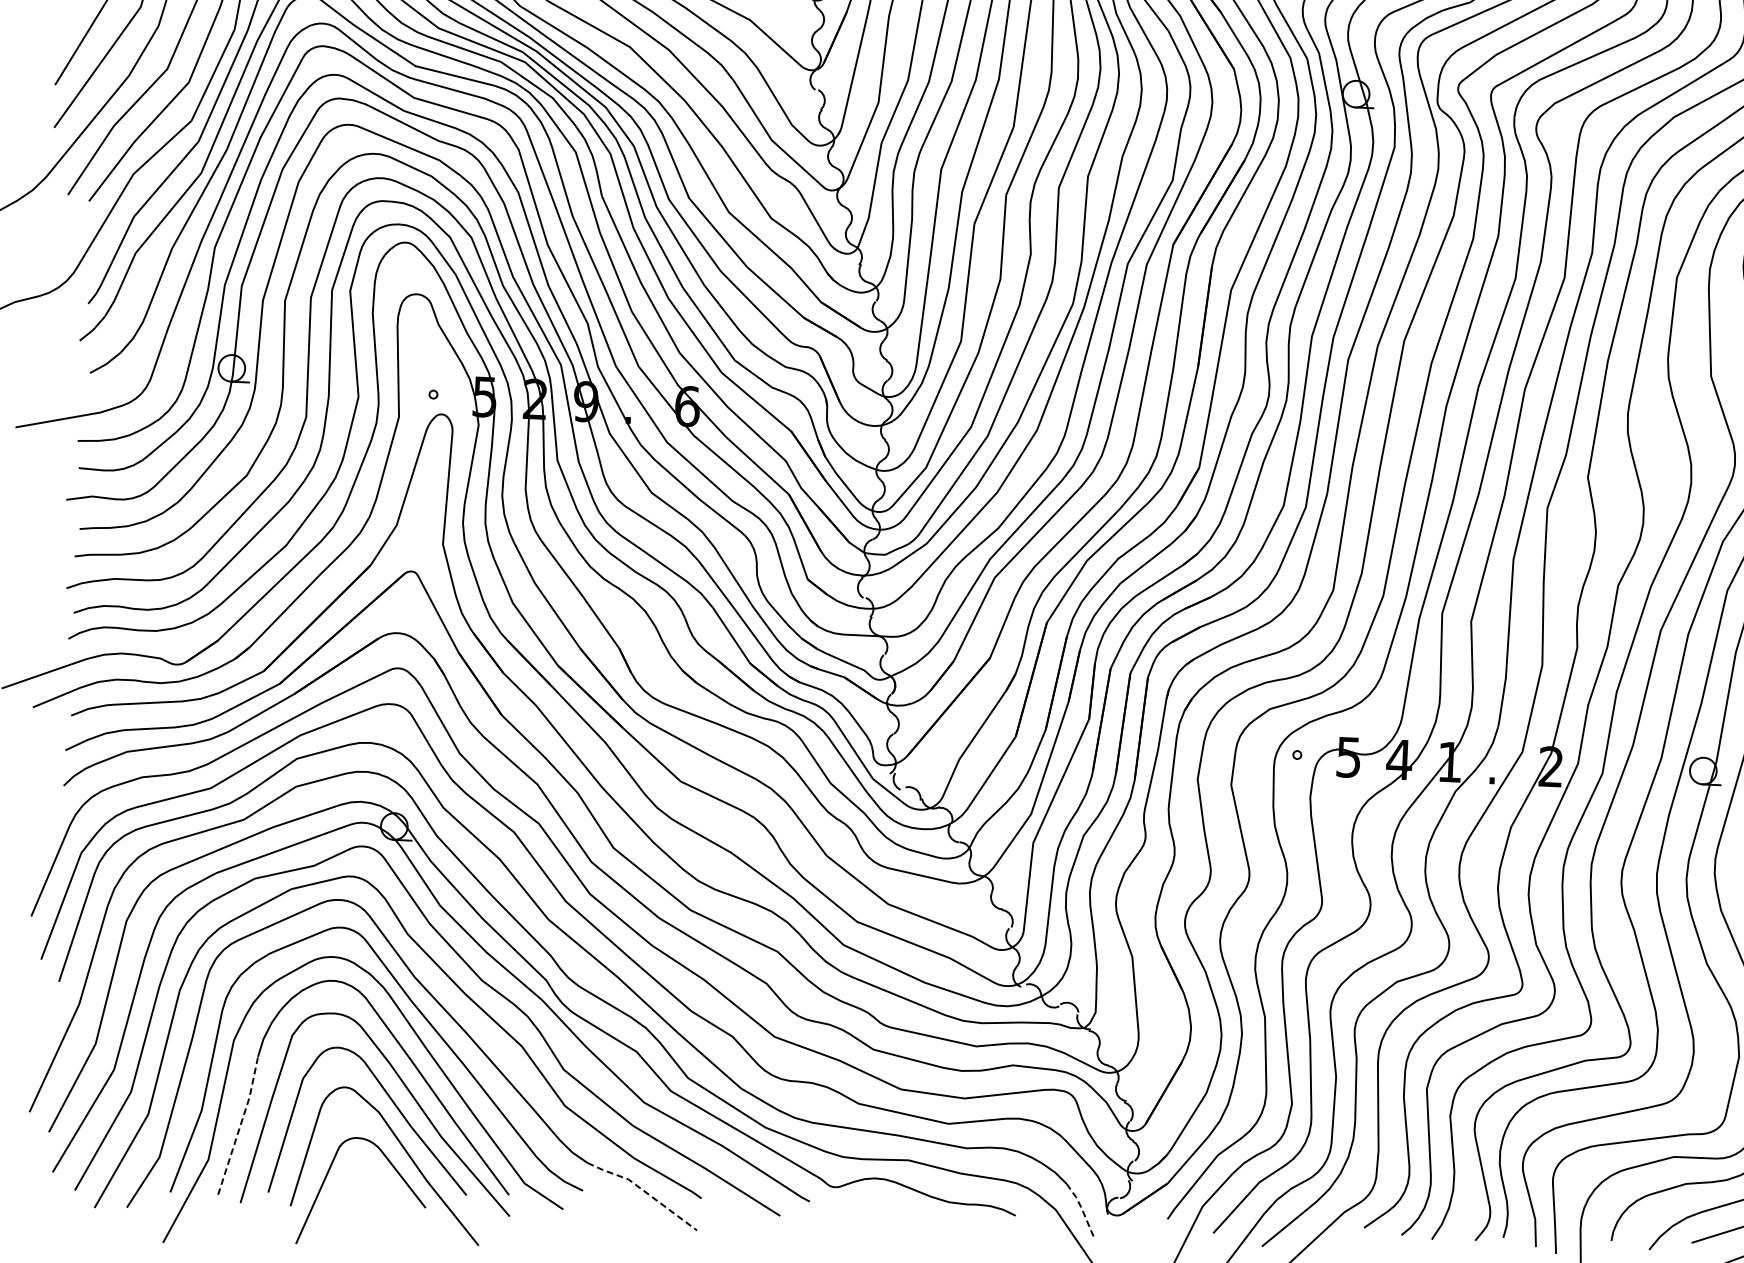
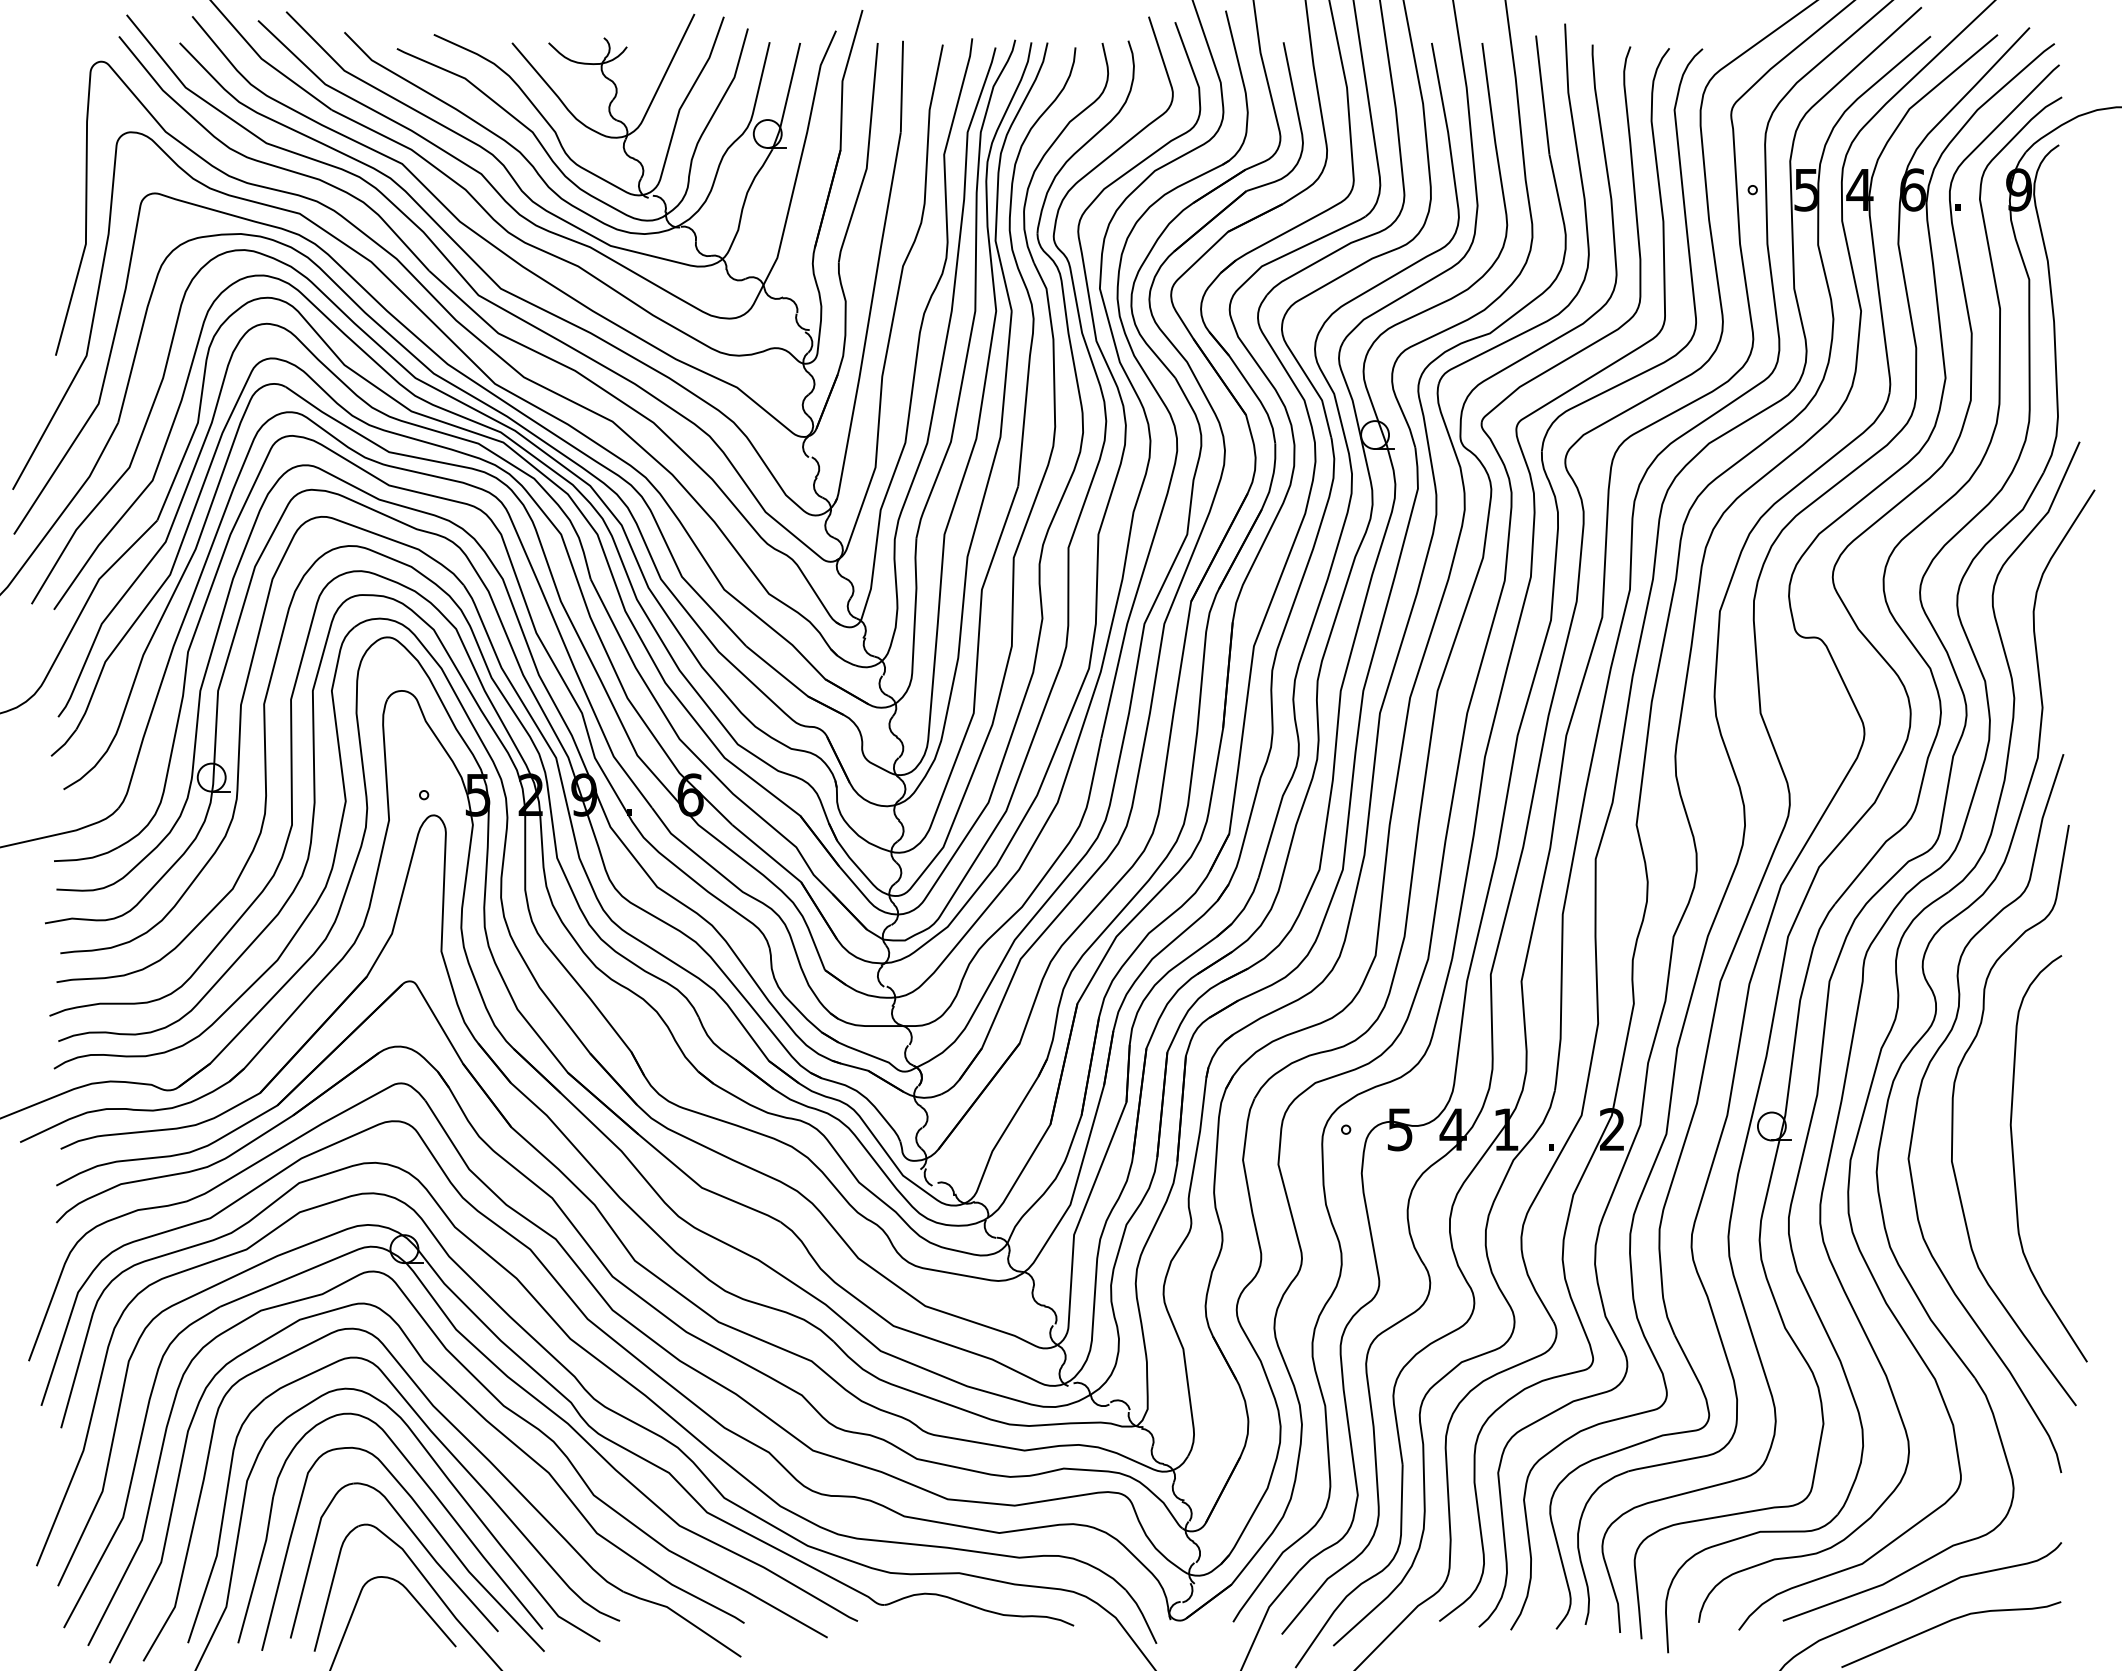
line: (240, 1125) -> (258, 1569), dashed -> solid
line: (644, 1191) -> (684, 1618), dashed -> solid
line: (1081, 1208) -> (1142, 1615), dashed -> solid

